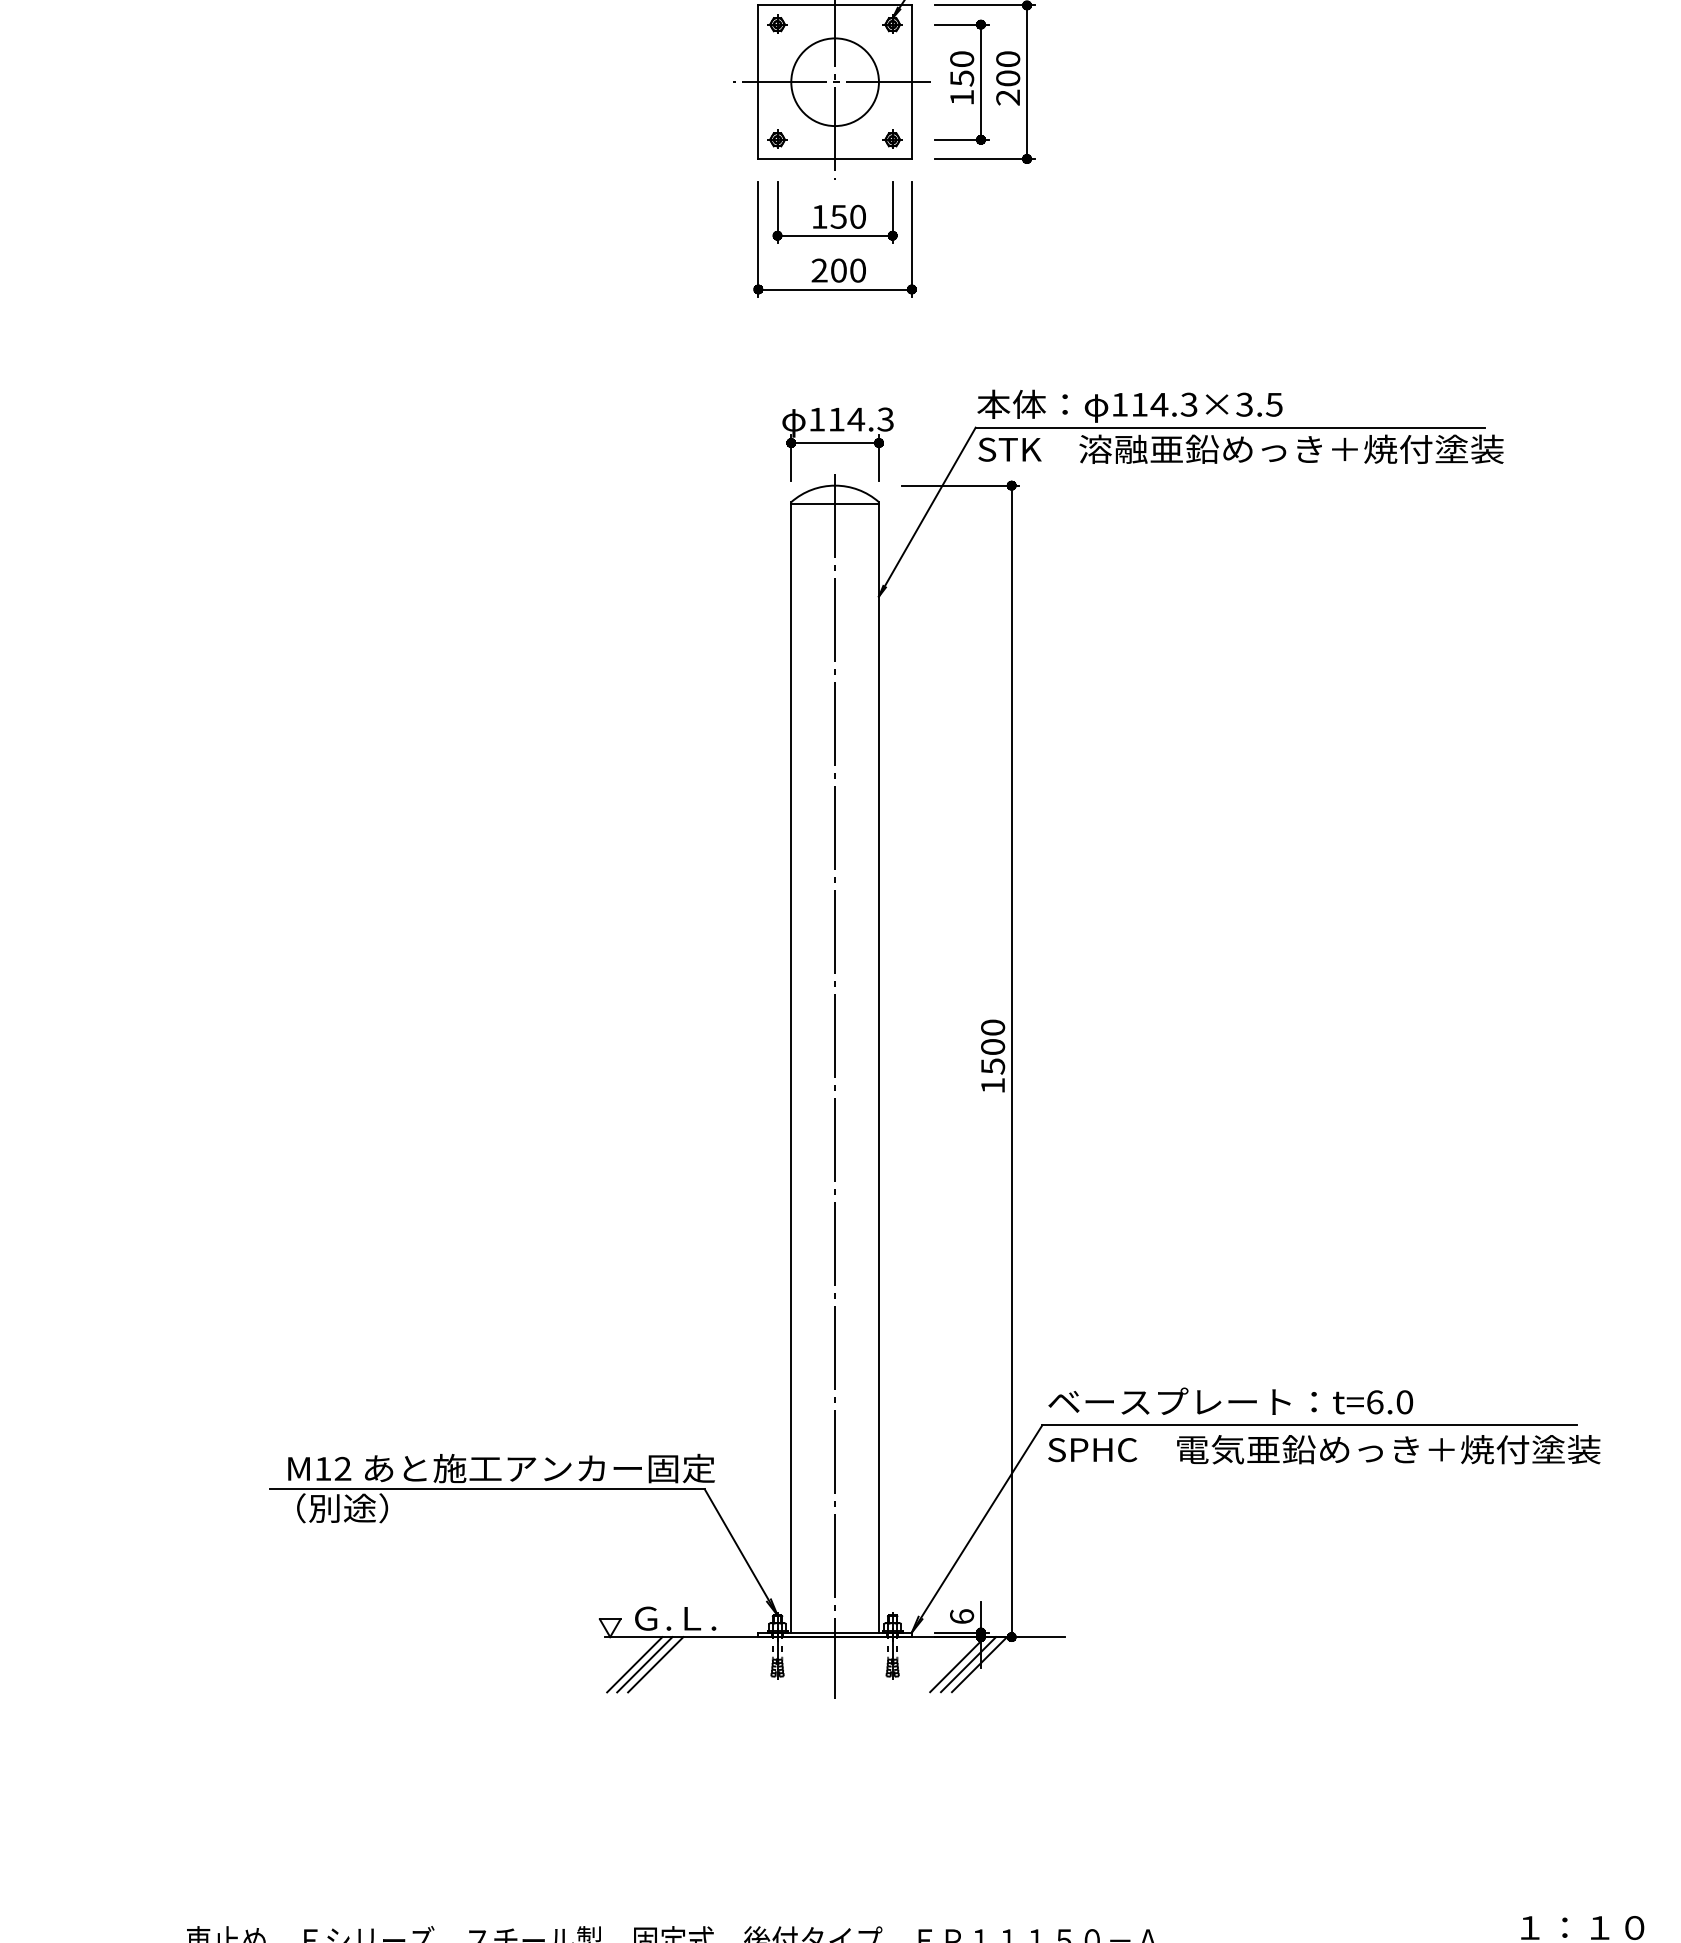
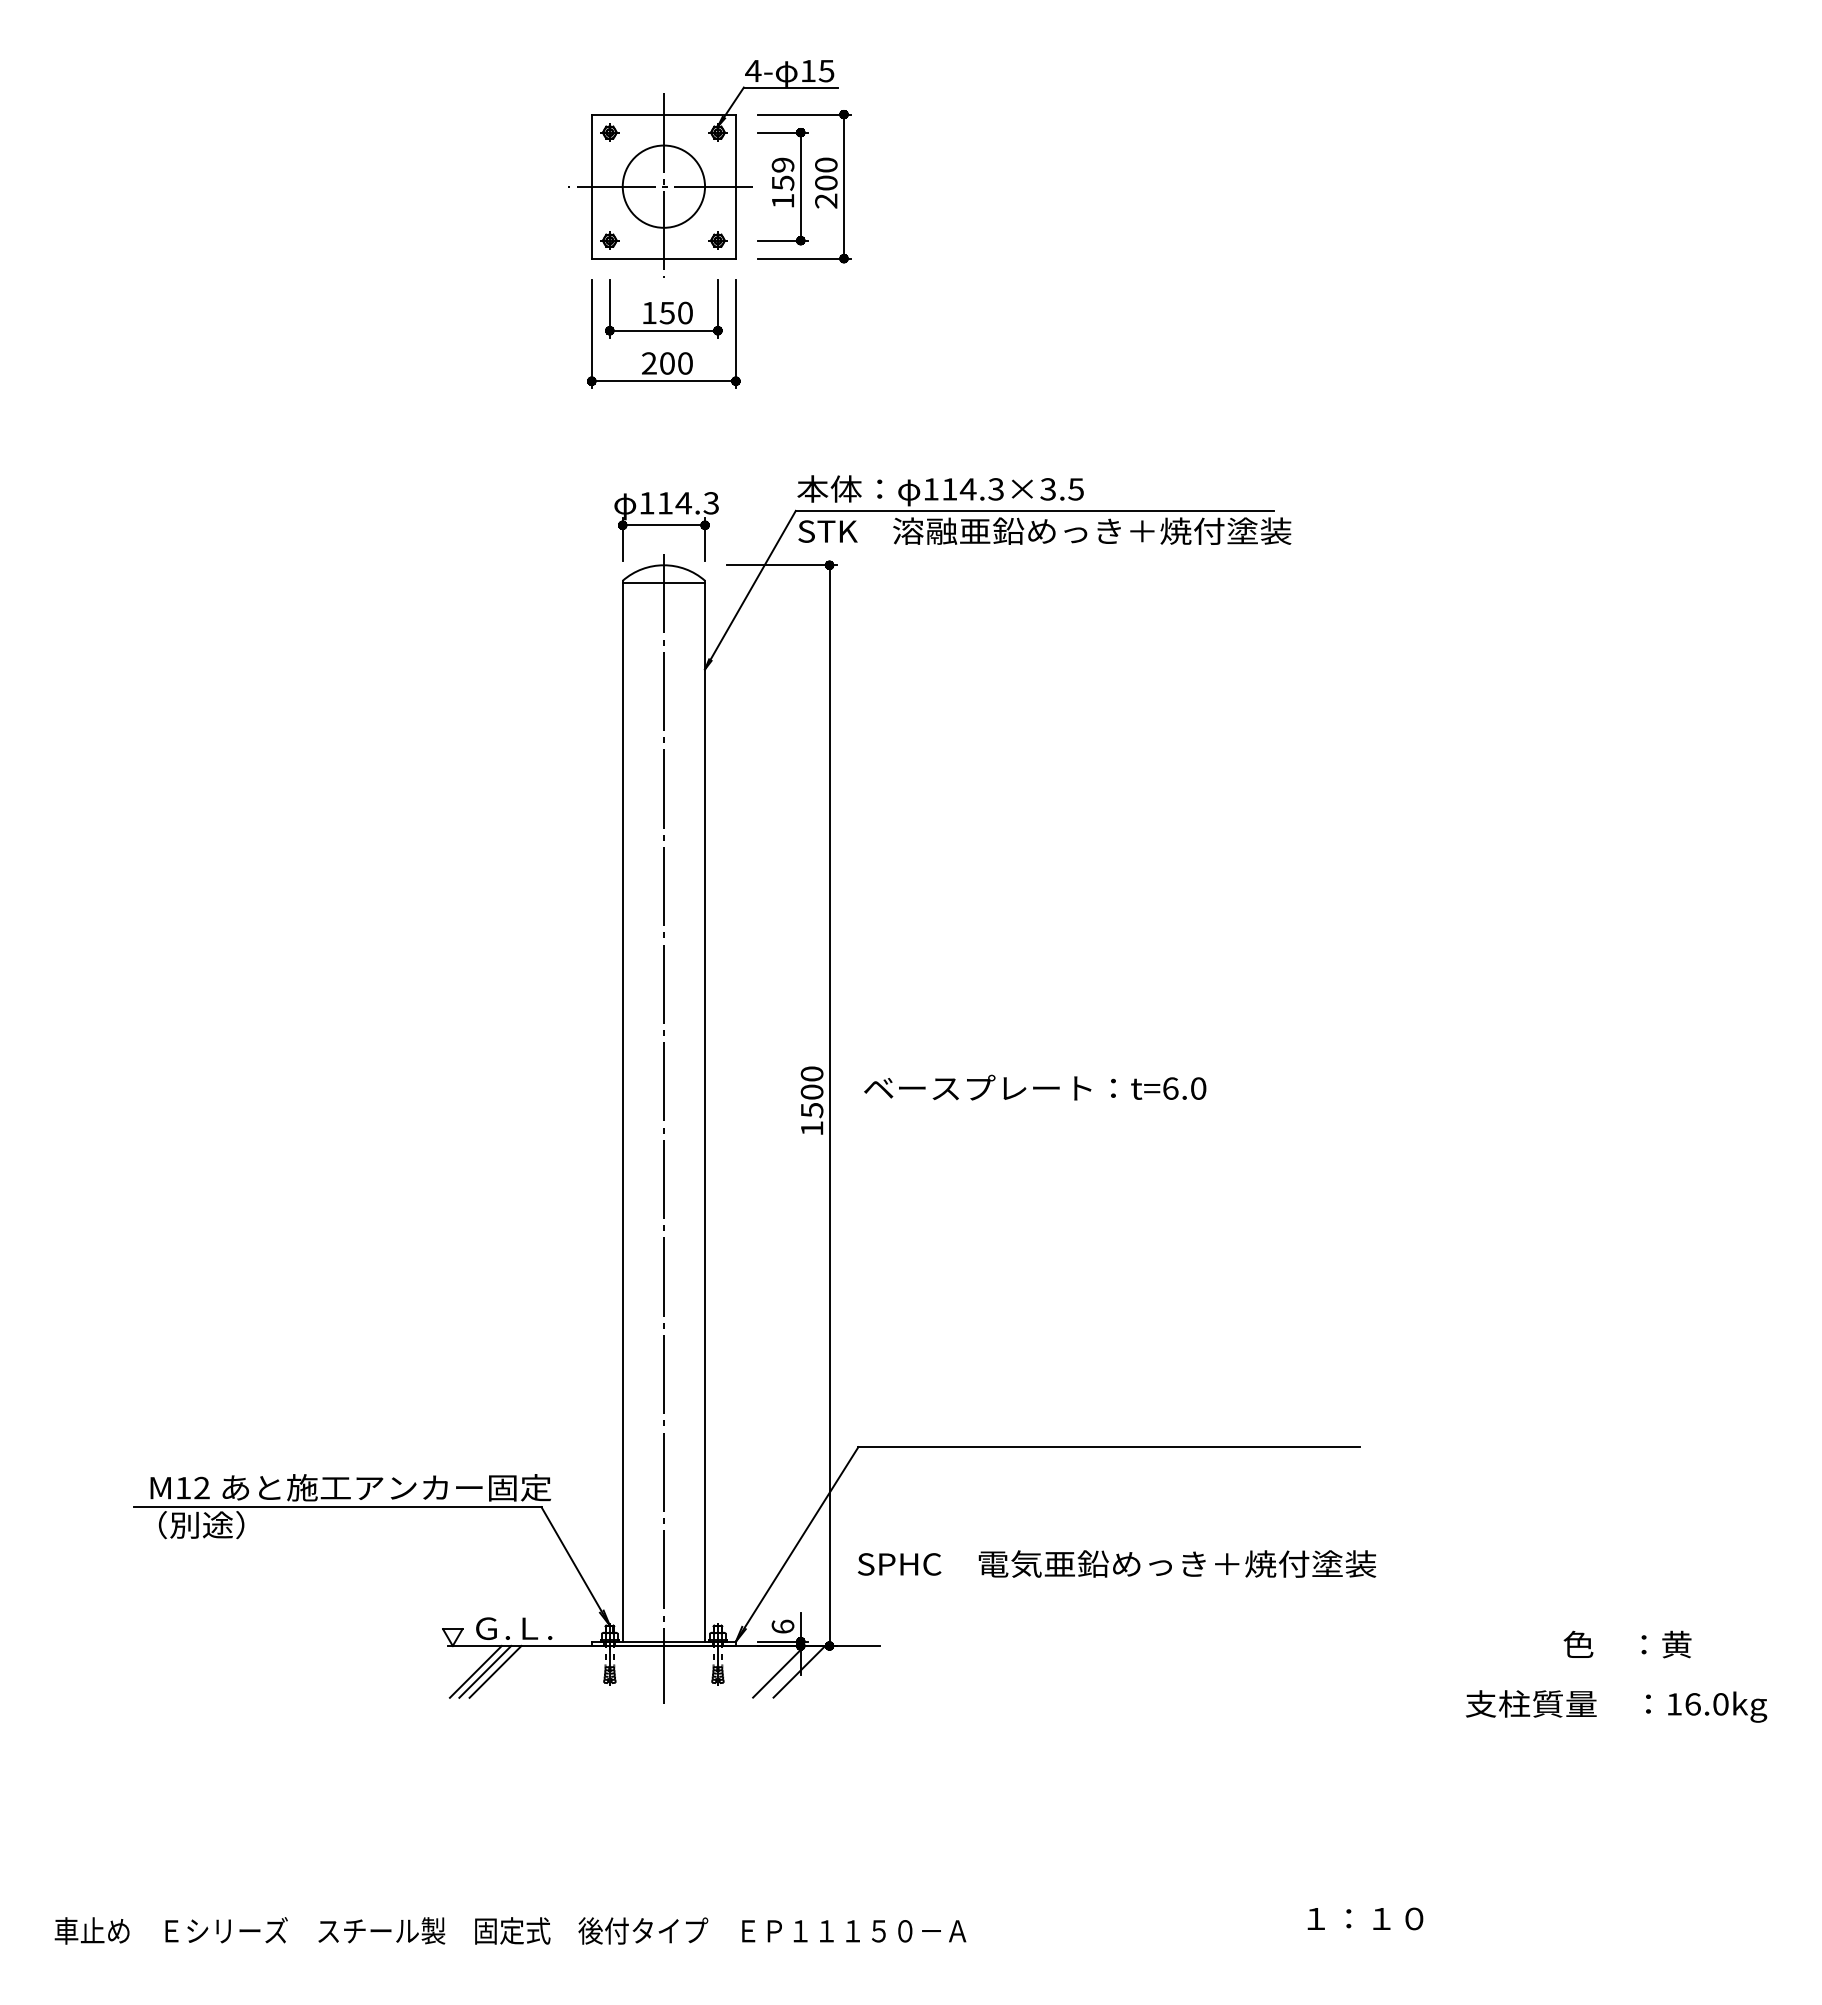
text: (961, 58) -> (782, 164), 150 -> 159
text: (1231, 1401) -> (1035, 1087), moved
text: (1323, 1449) -> (1116, 1563), moved
line: (967, 1664) -> (788, 1671), removed

